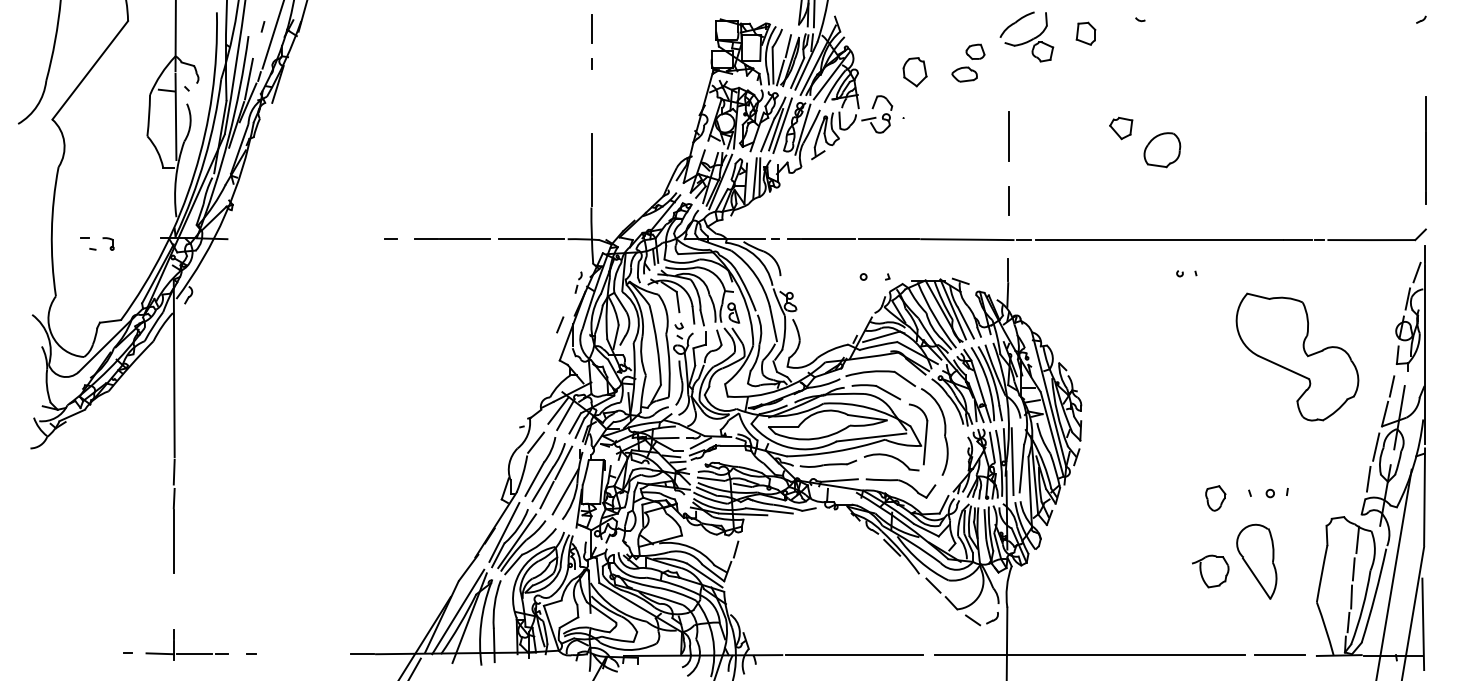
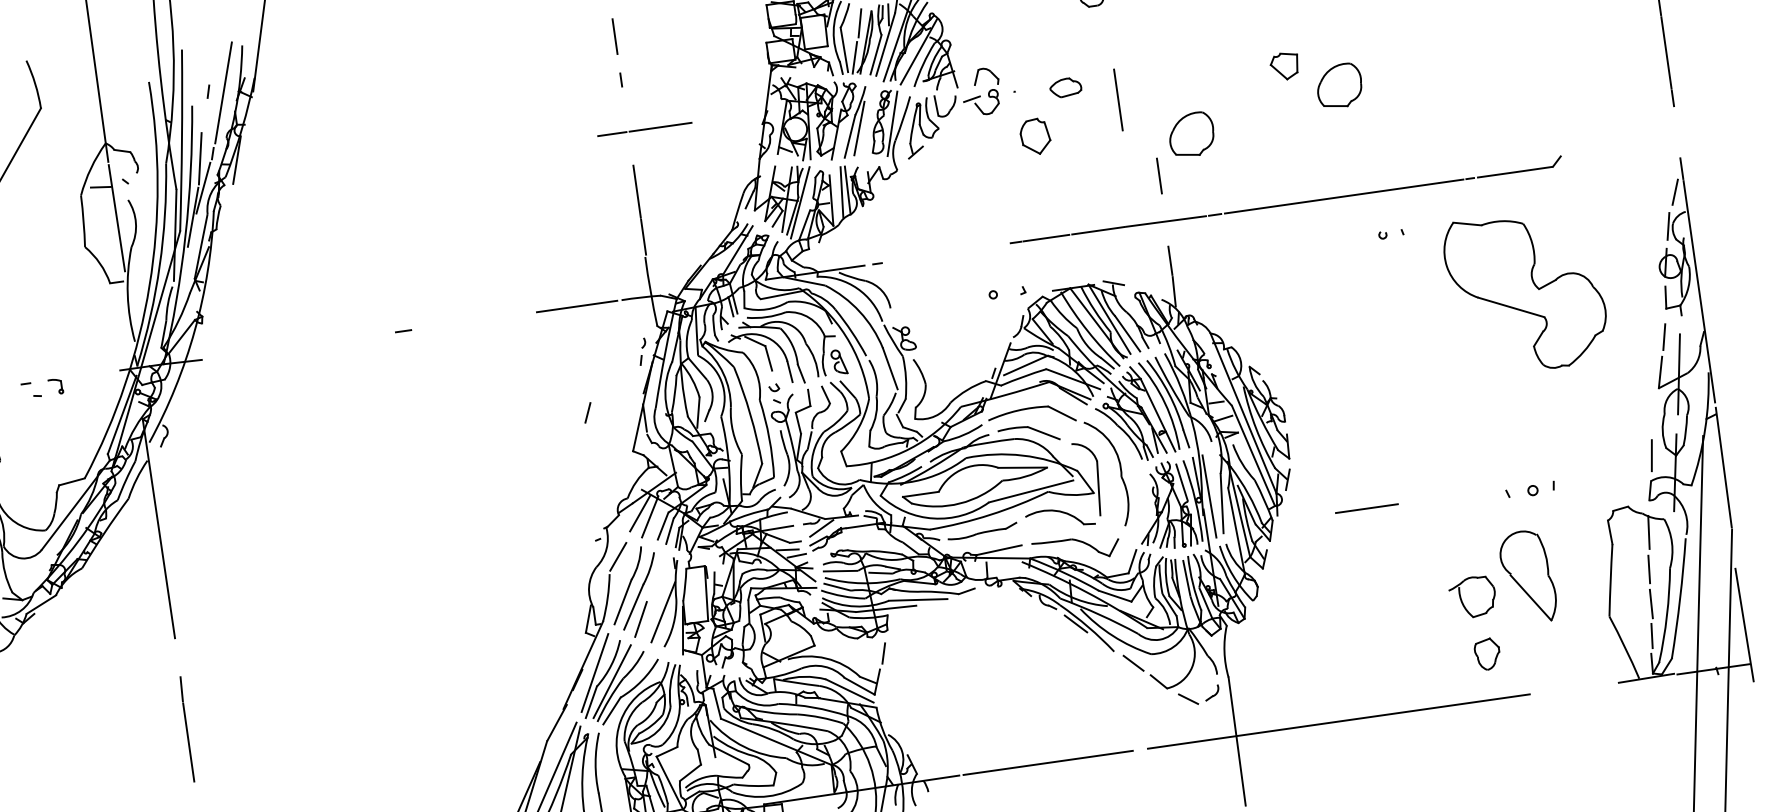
part: (914, 72) -> (1034, 137), moved
part: (964, 74) -> (1065, 87), moved
line: (782, 125) -> (866, 122), removed
line: (1008, 136) -> (1117, 100), moved
part: (1039, 172) -> (1191, 135), added
part: (1106, 234) -> (1285, 199), size x0.7
line: (452, 238) -> (644, 128), moved
line: (560, 324) -> (588, 412), moved
part: (1297, 356) -> (1526, 291), moved
line: (1376, 446) -> (1655, 413), removed
line: (563, 462) -> (655, 576), removed
line: (173, 471) -> (176, 655), removed
part: (1215, 498) -> (1487, 654), moved
line: (1279, 654) -> (1365, 508), moved

